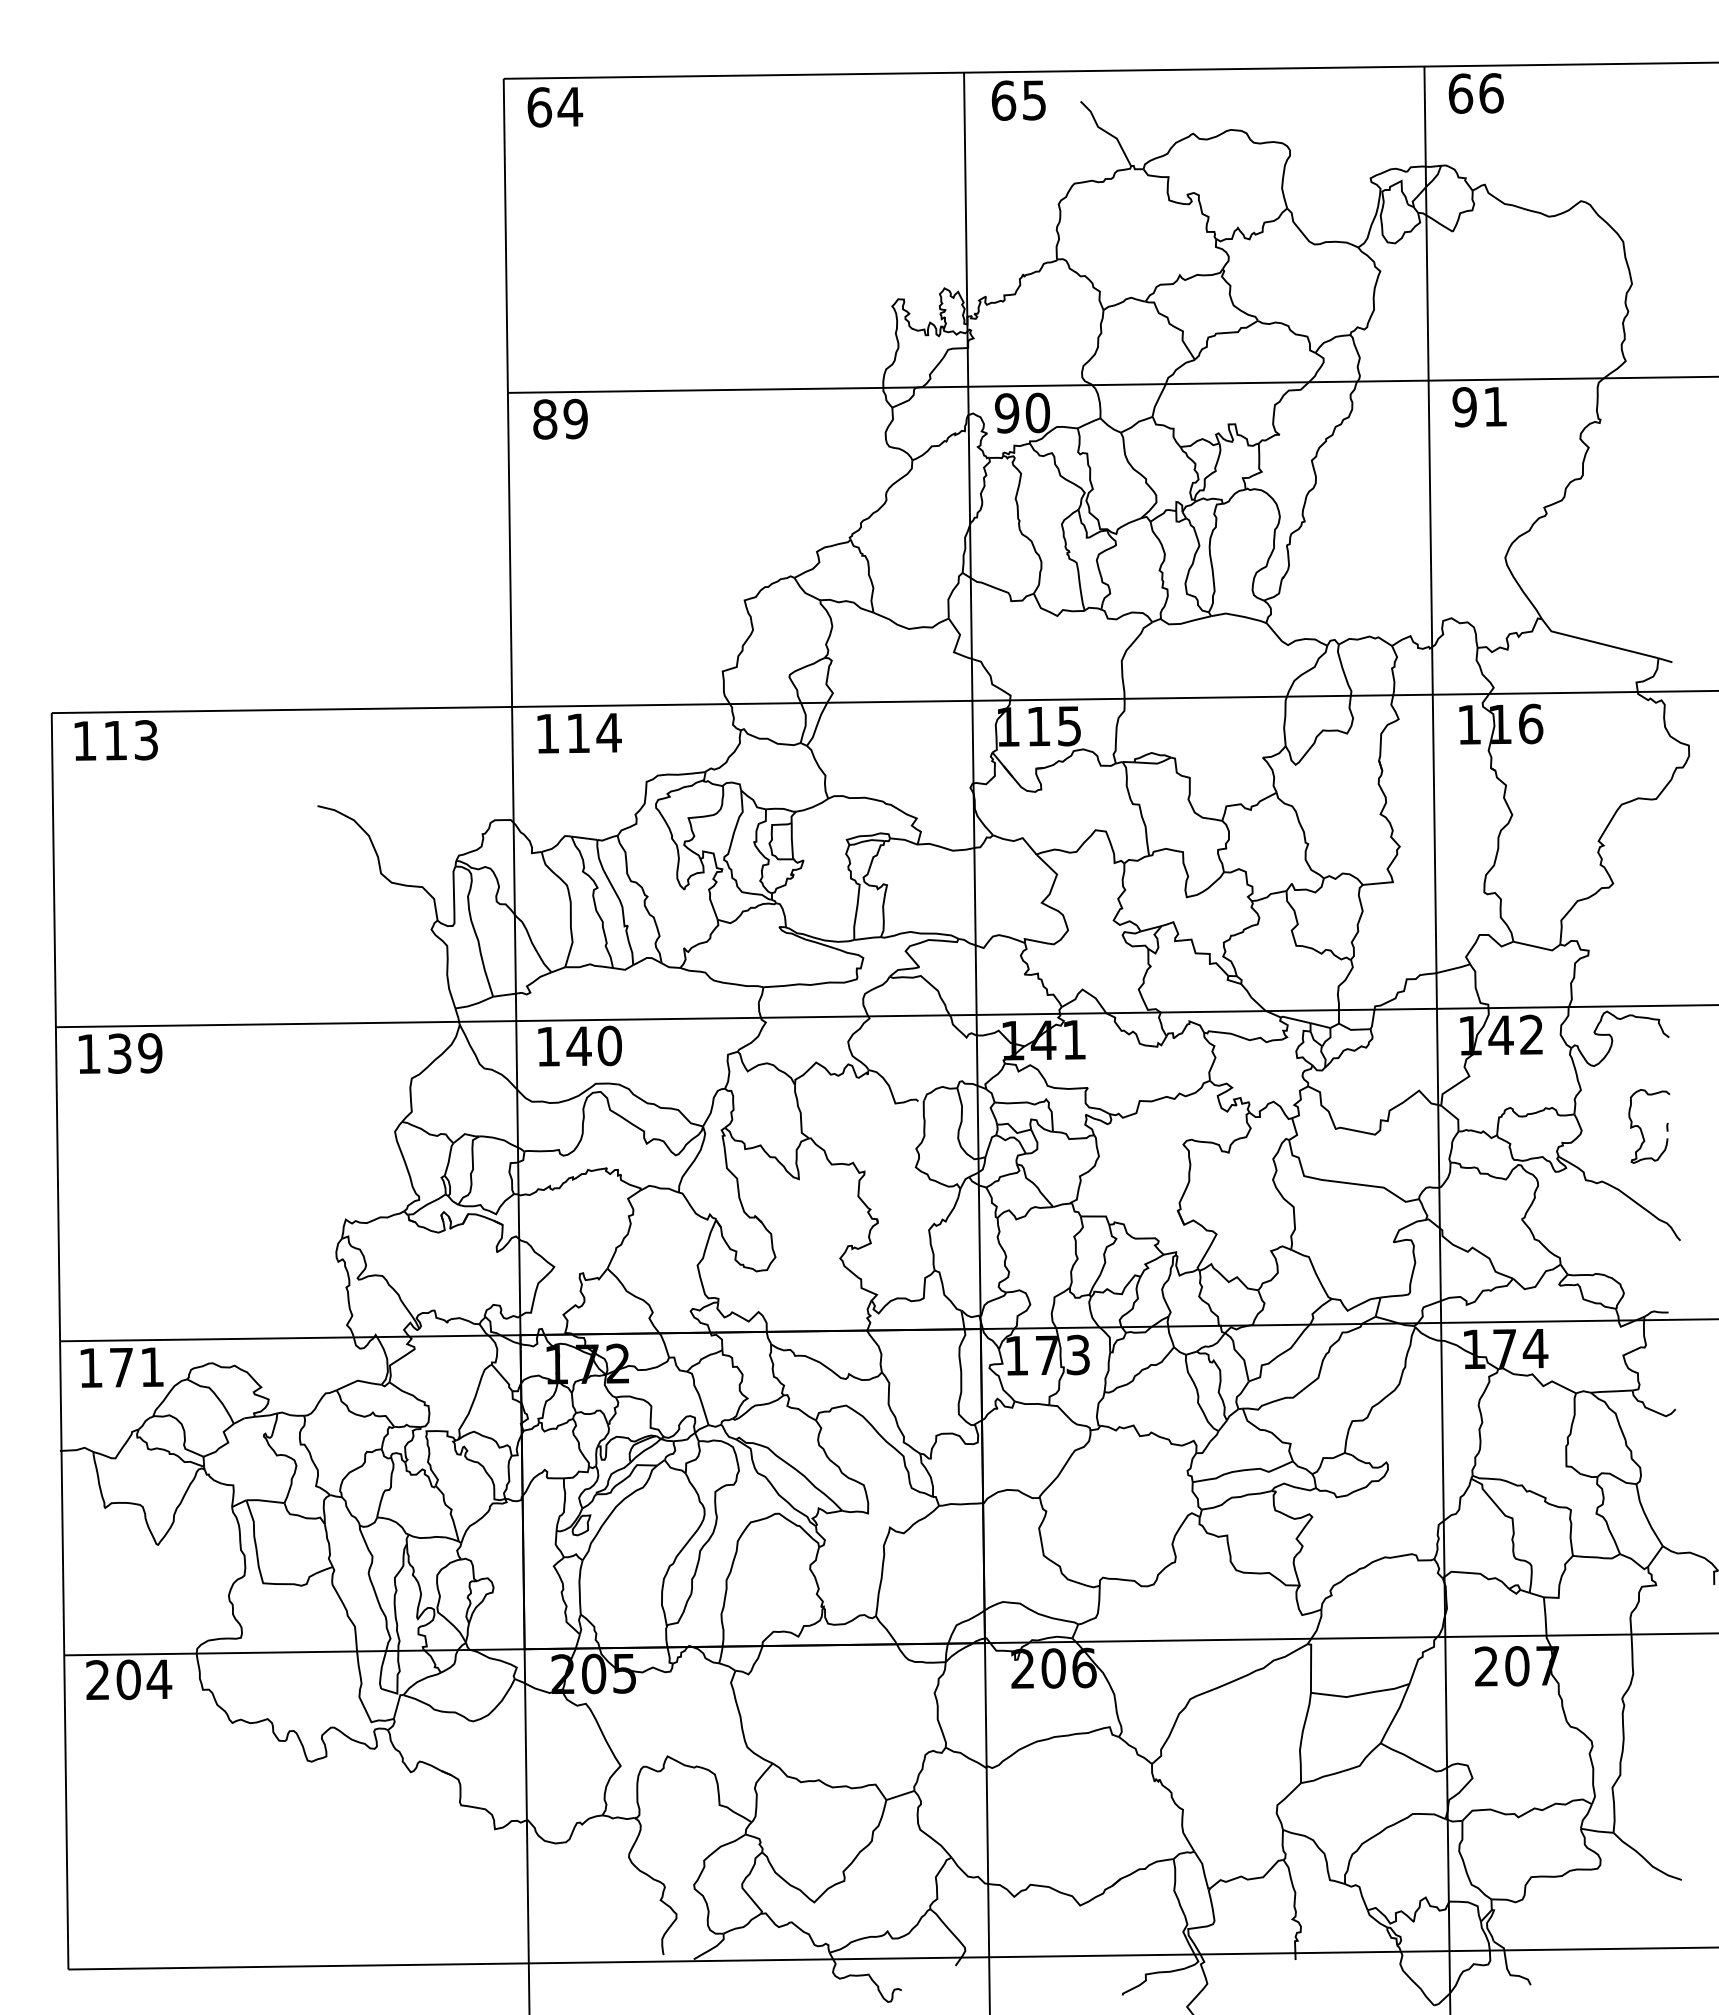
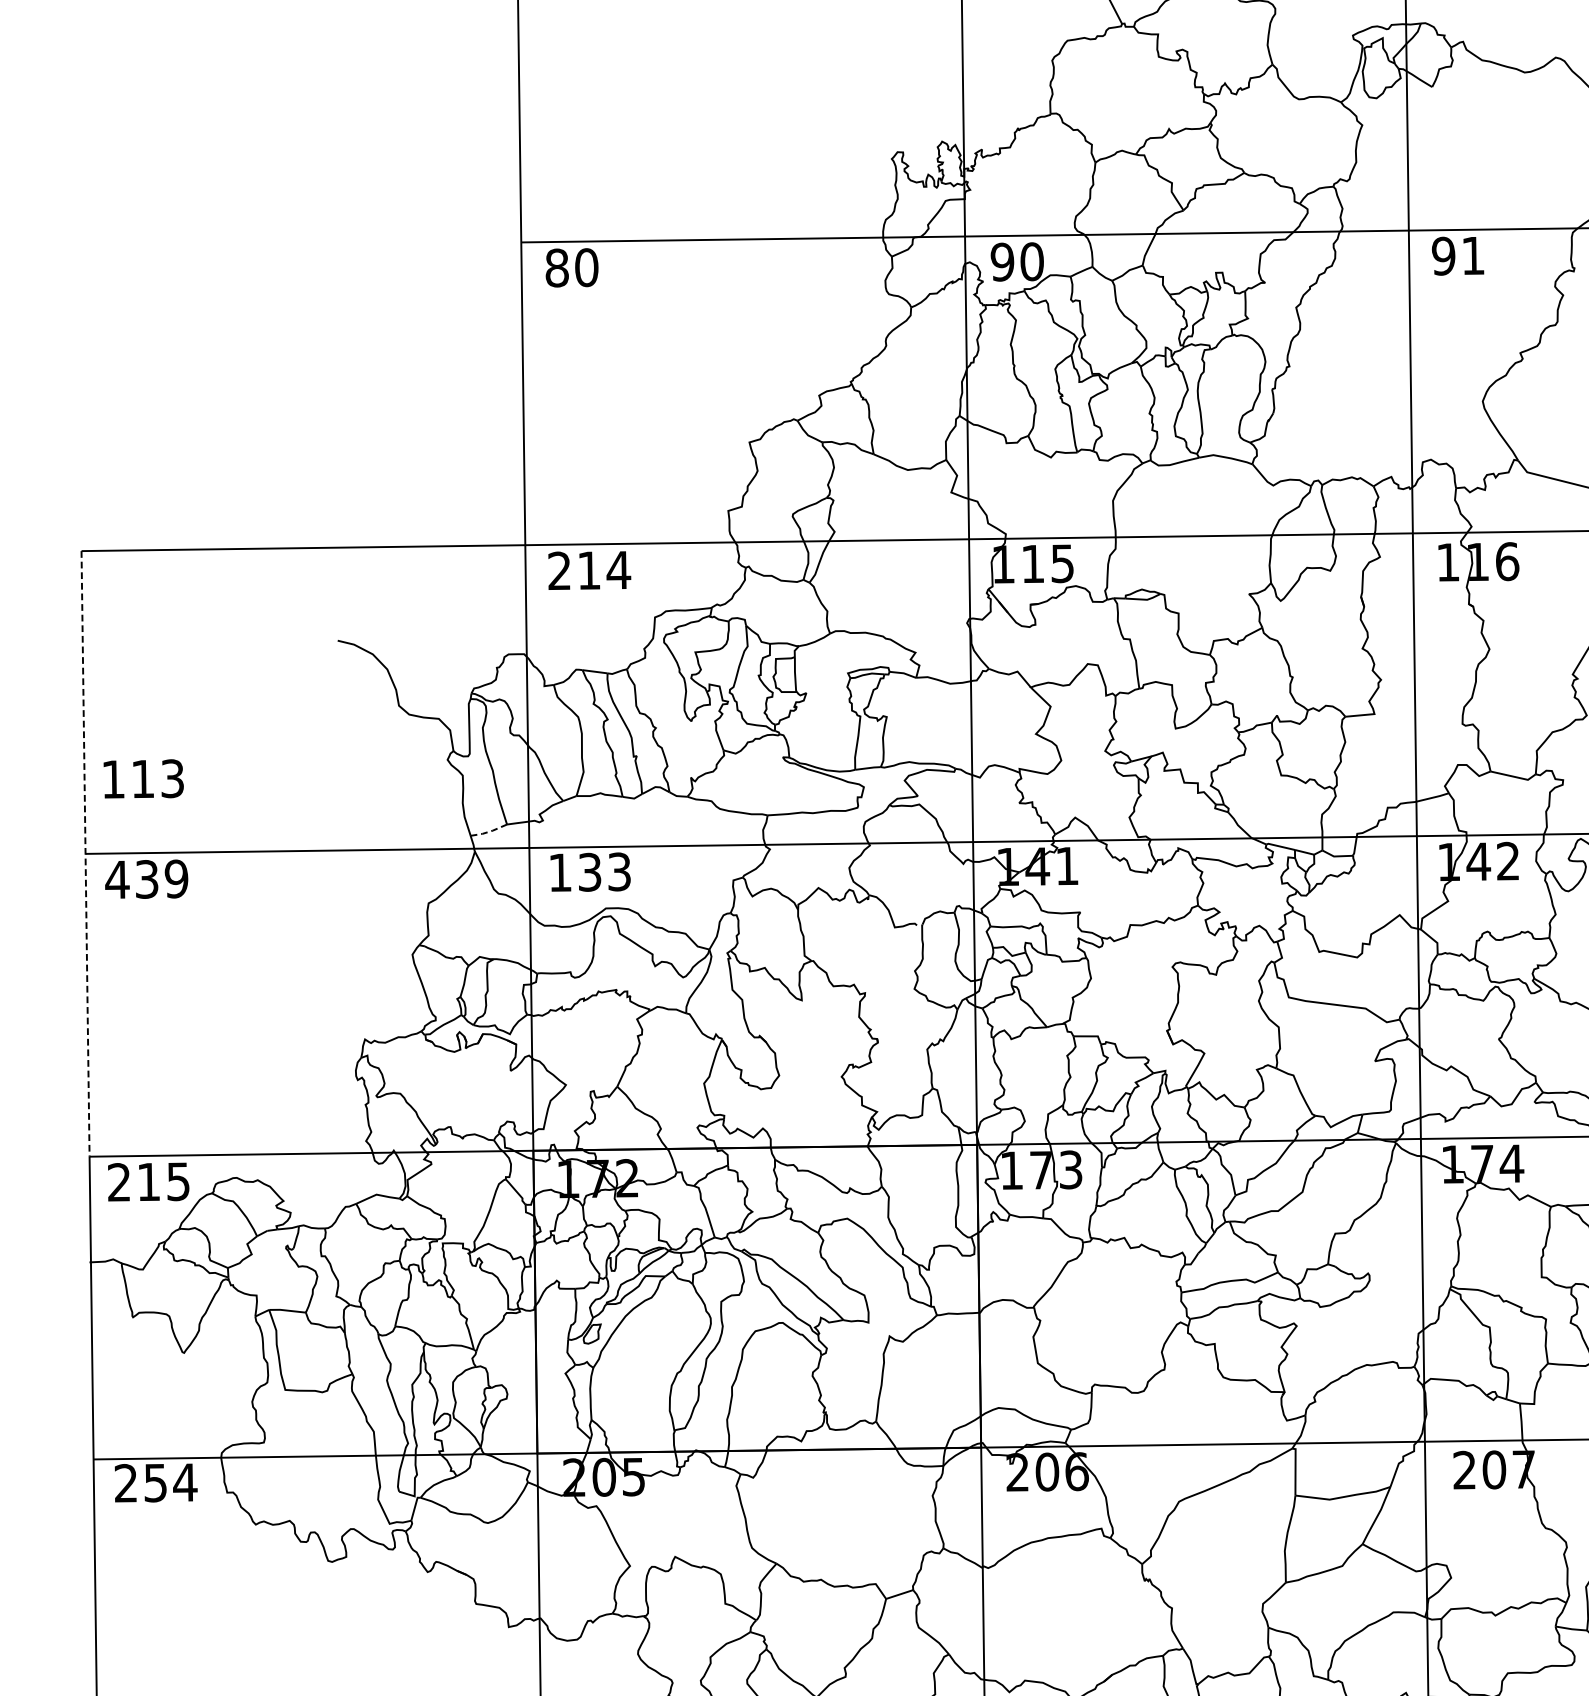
text: (575, 419) -> (586, 268), 89 -> 80
text: (547, 733) -> (559, 570), 114 -> 214
text: (115, 740) -> (142, 778), moved
line: (474, 1004) -> (489, 832), solid -> dashed
line: (55, 1027) -> (85, 854), solid -> dashed
text: (593, 1045) -> (603, 871), 140 -> 133
text: (88, 1053) -> (116, 879), 139 -> 439
text: (121, 1367) -> (148, 1181), 171 -> 215
text: (128, 1679) -> (155, 1482), 204 -> 254

